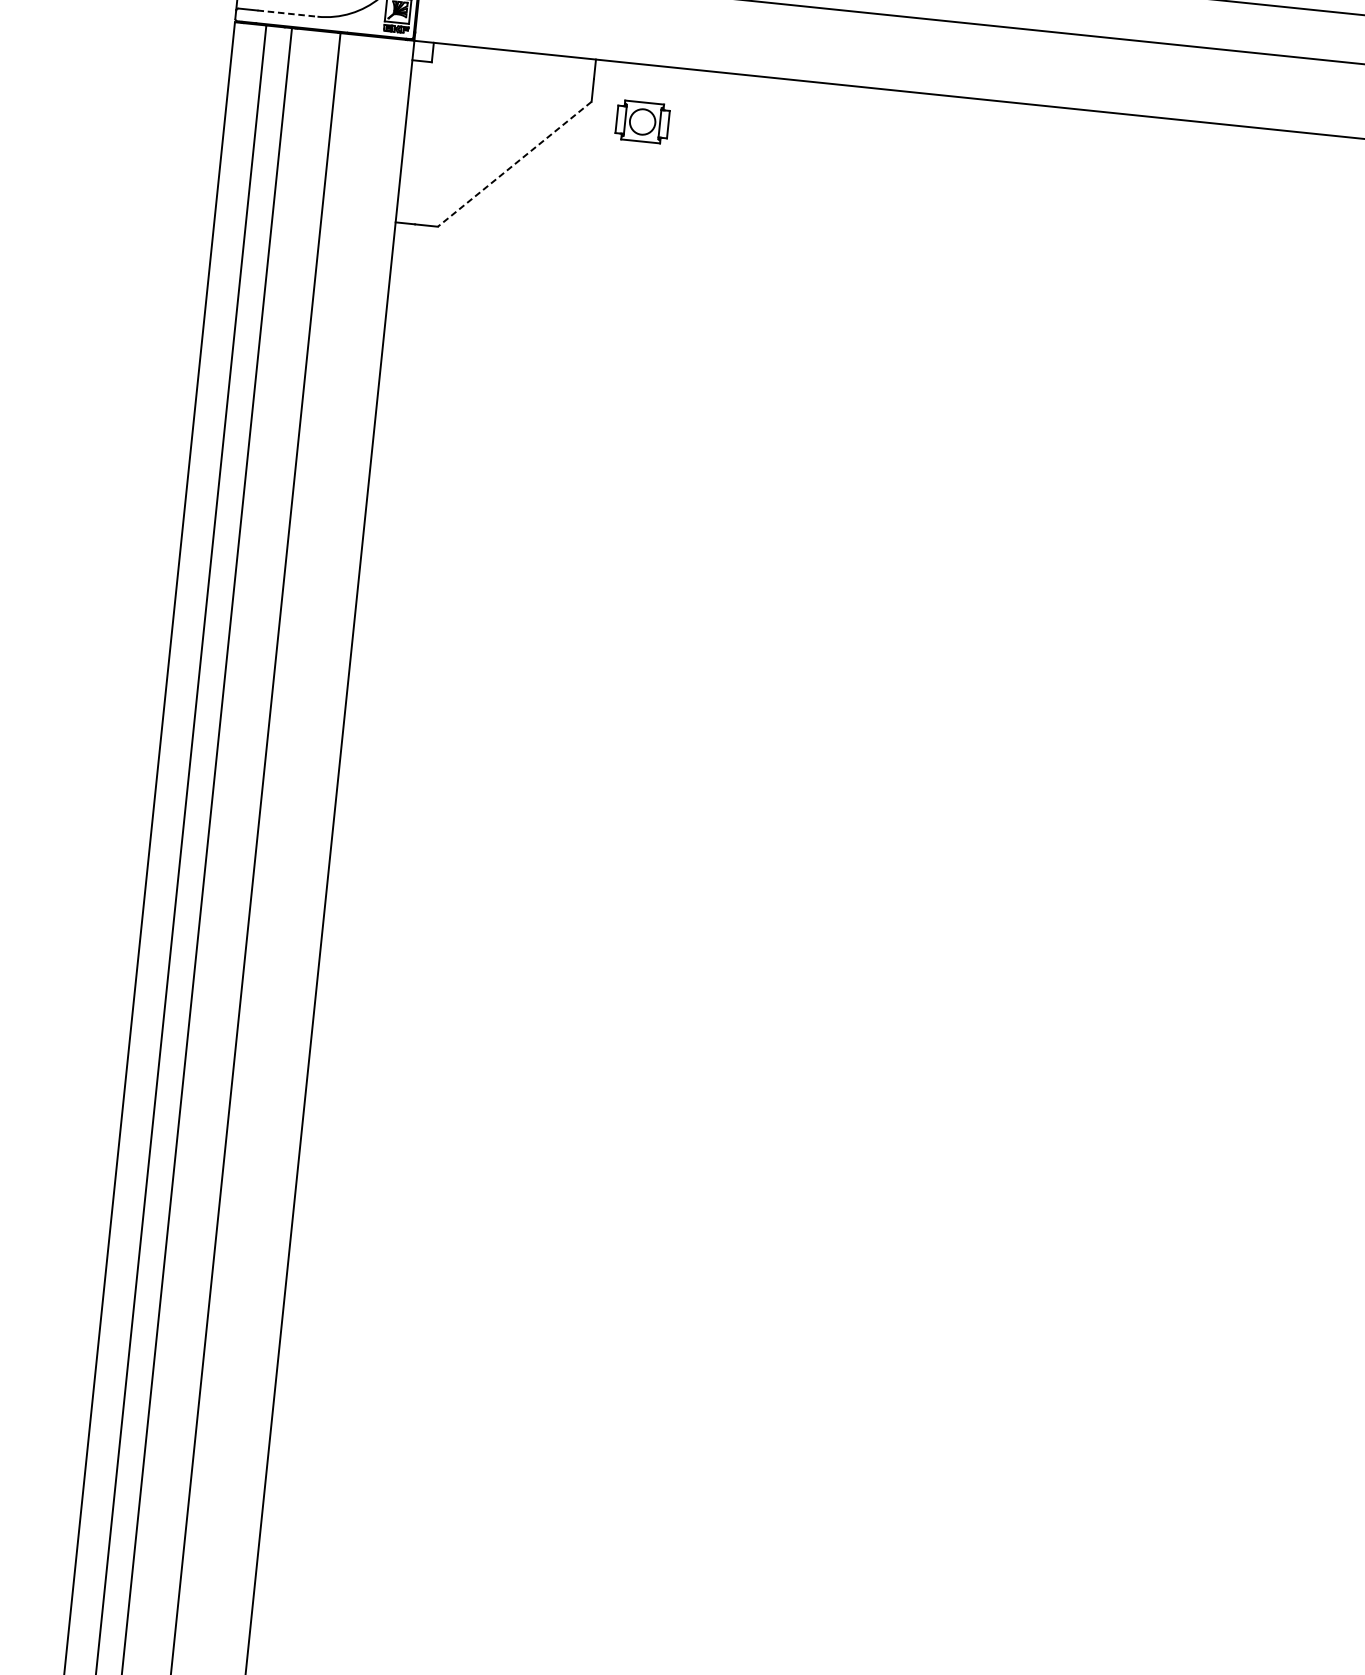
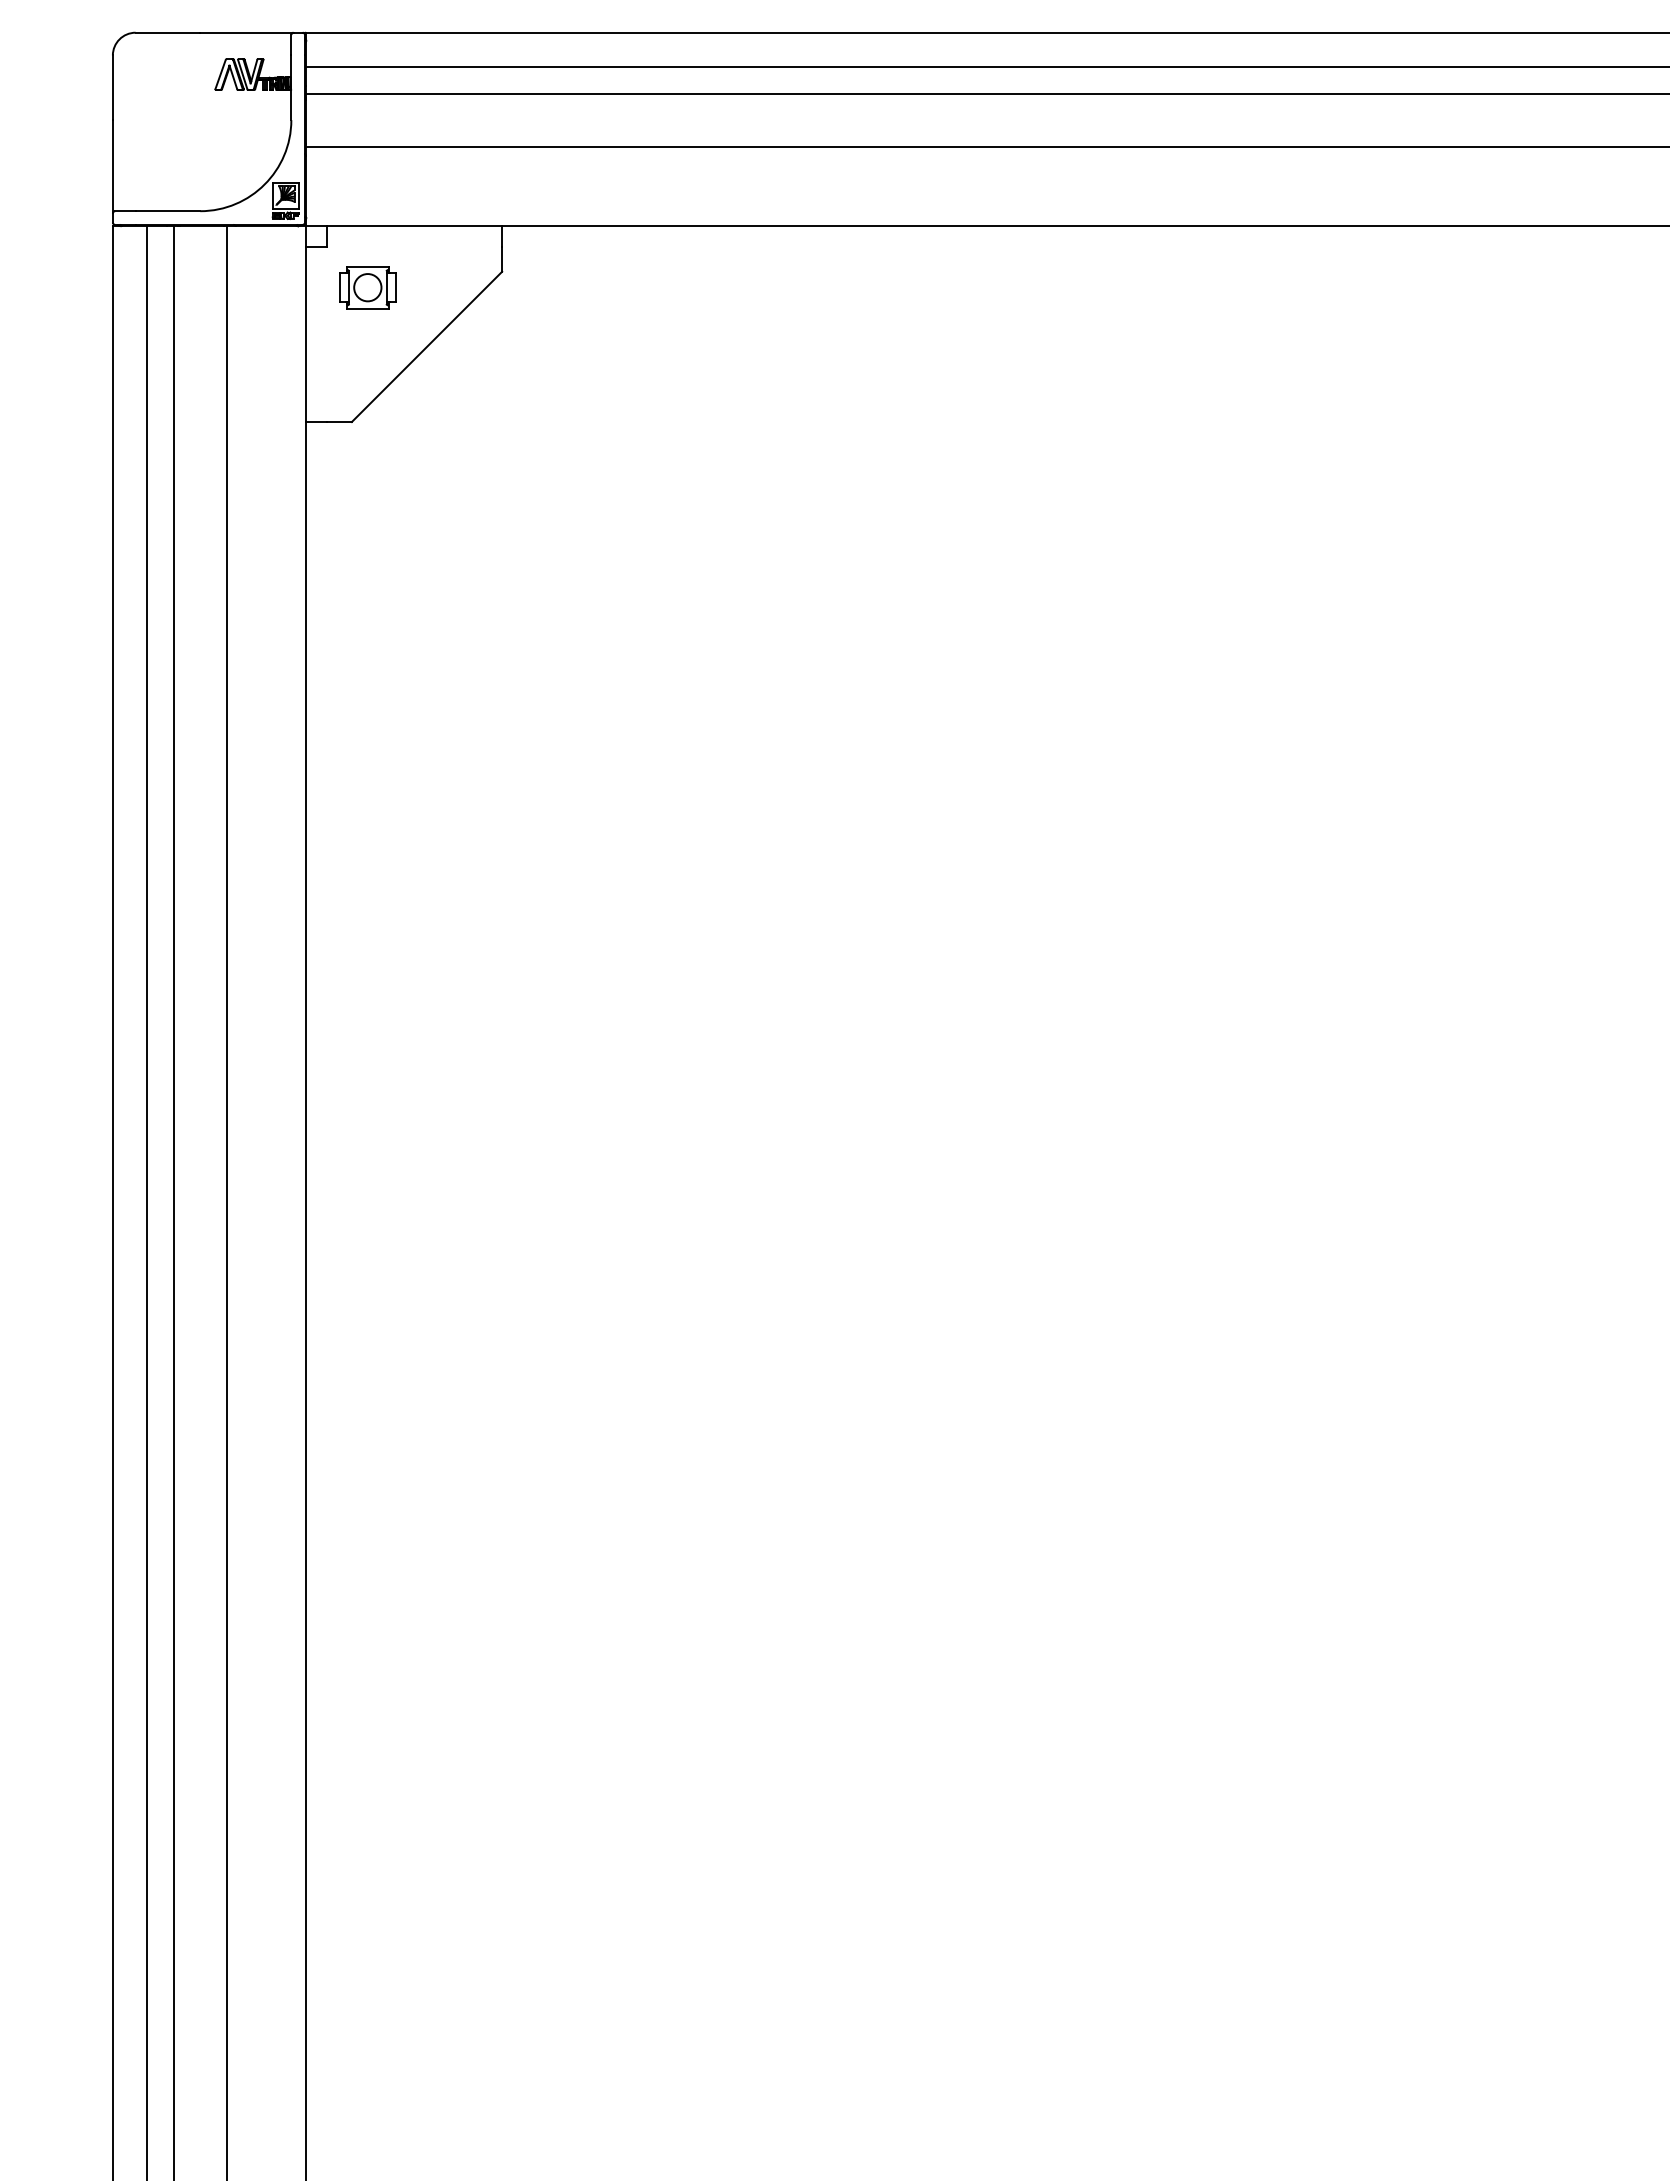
line: (287, 13) -> (168, 211), dashed -> solid
part: (642, 121) -> (367, 287), moved
line: (514, 164) -> (426, 347), dashed -> solid

